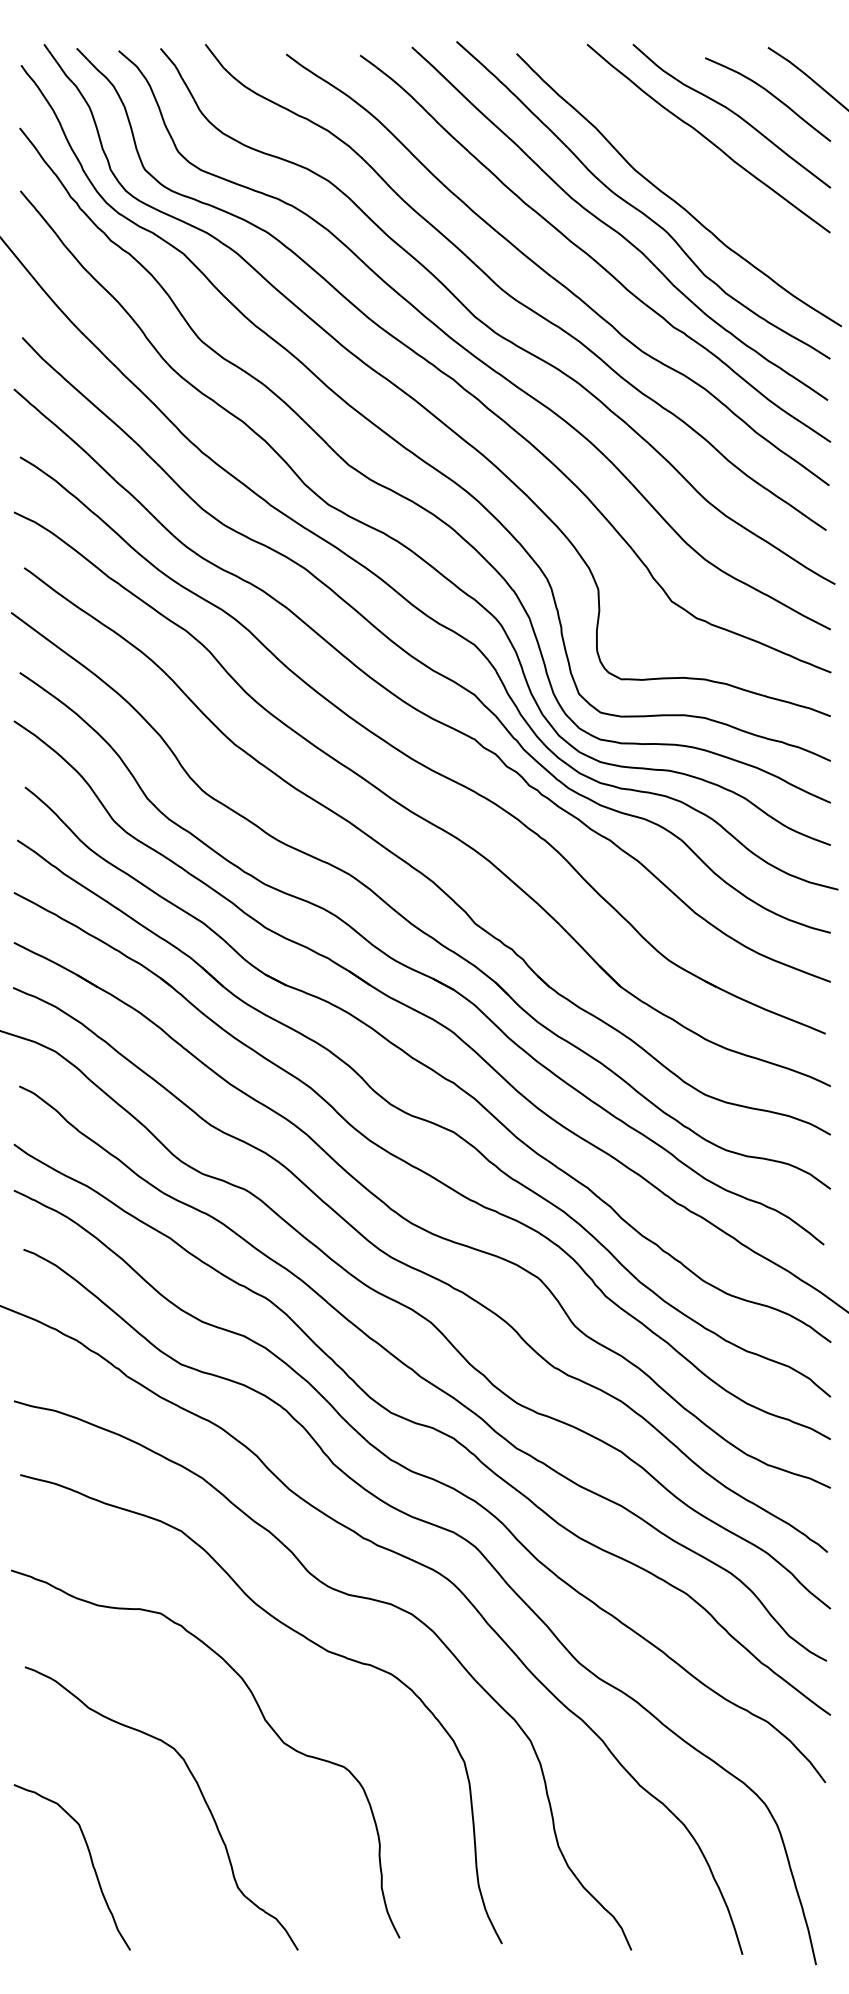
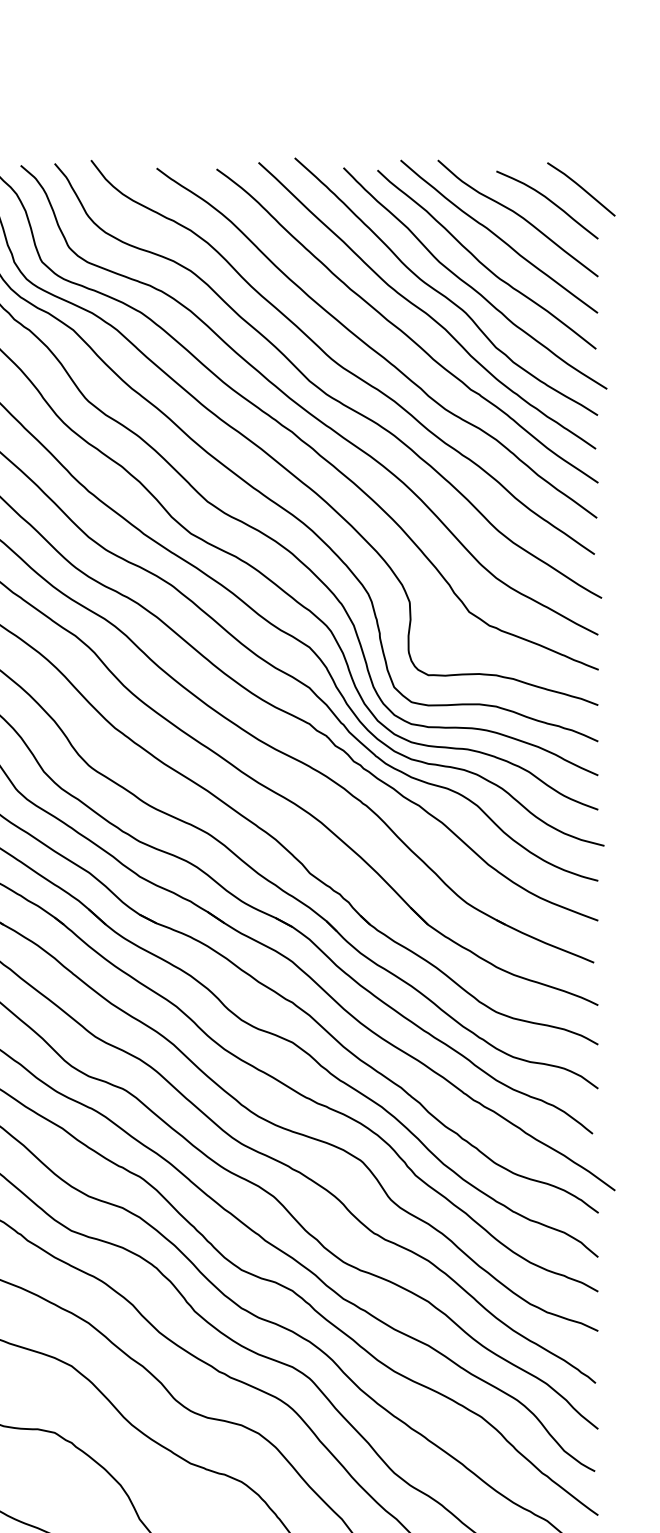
curve: (688, 171) -> (482, 263), added

